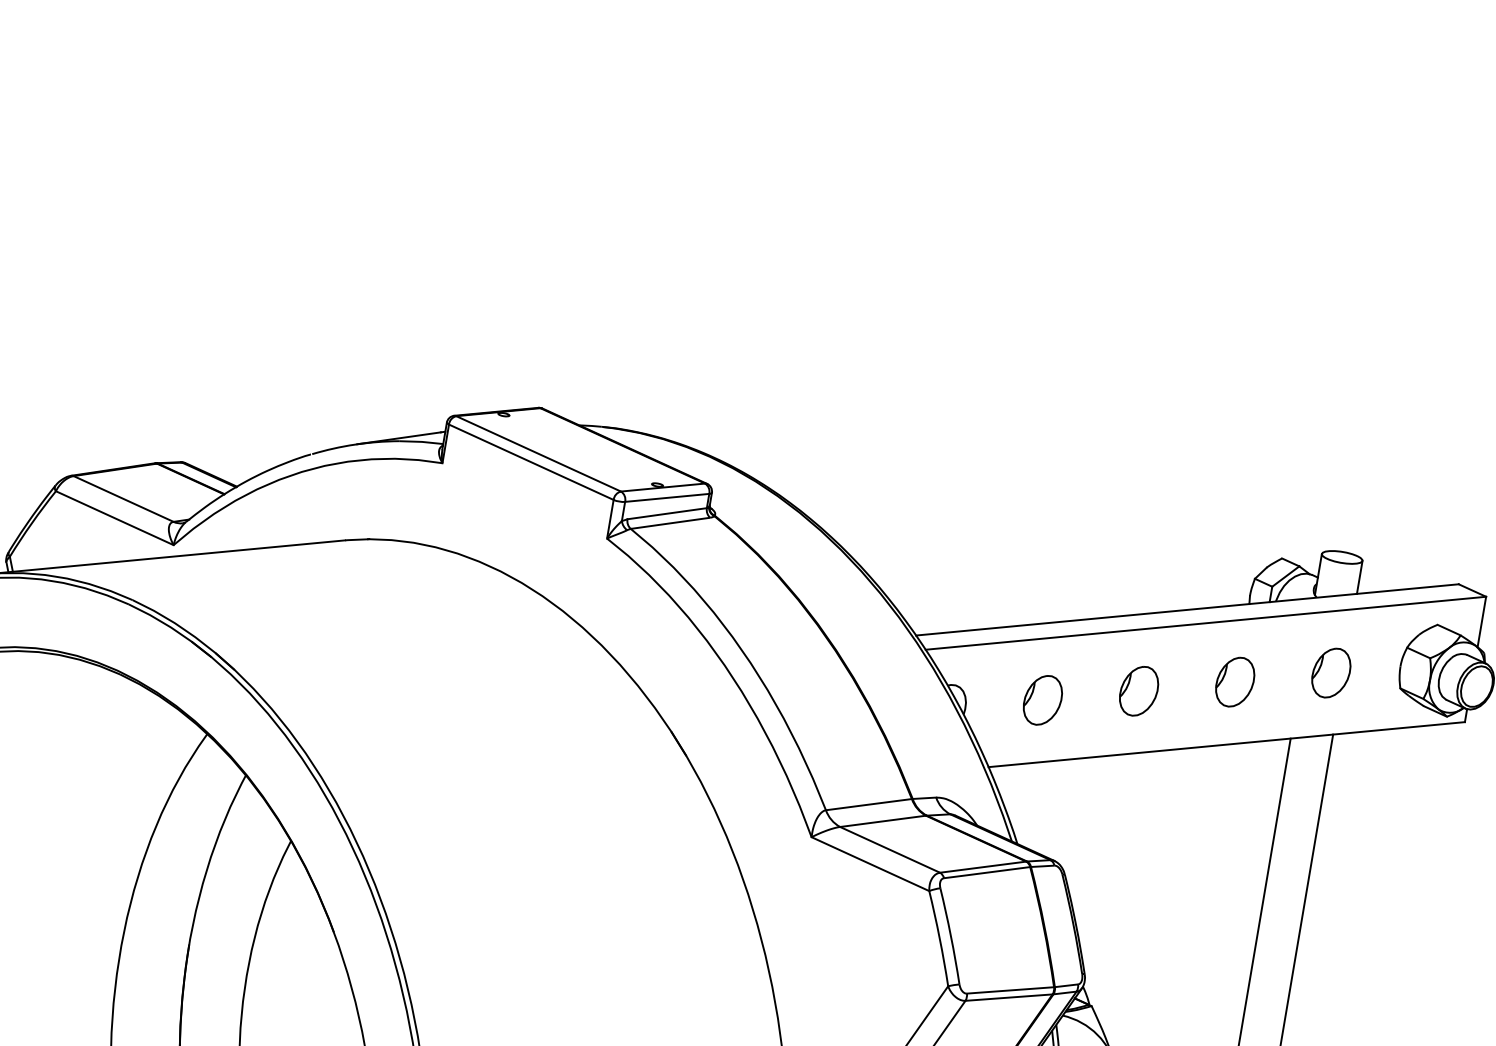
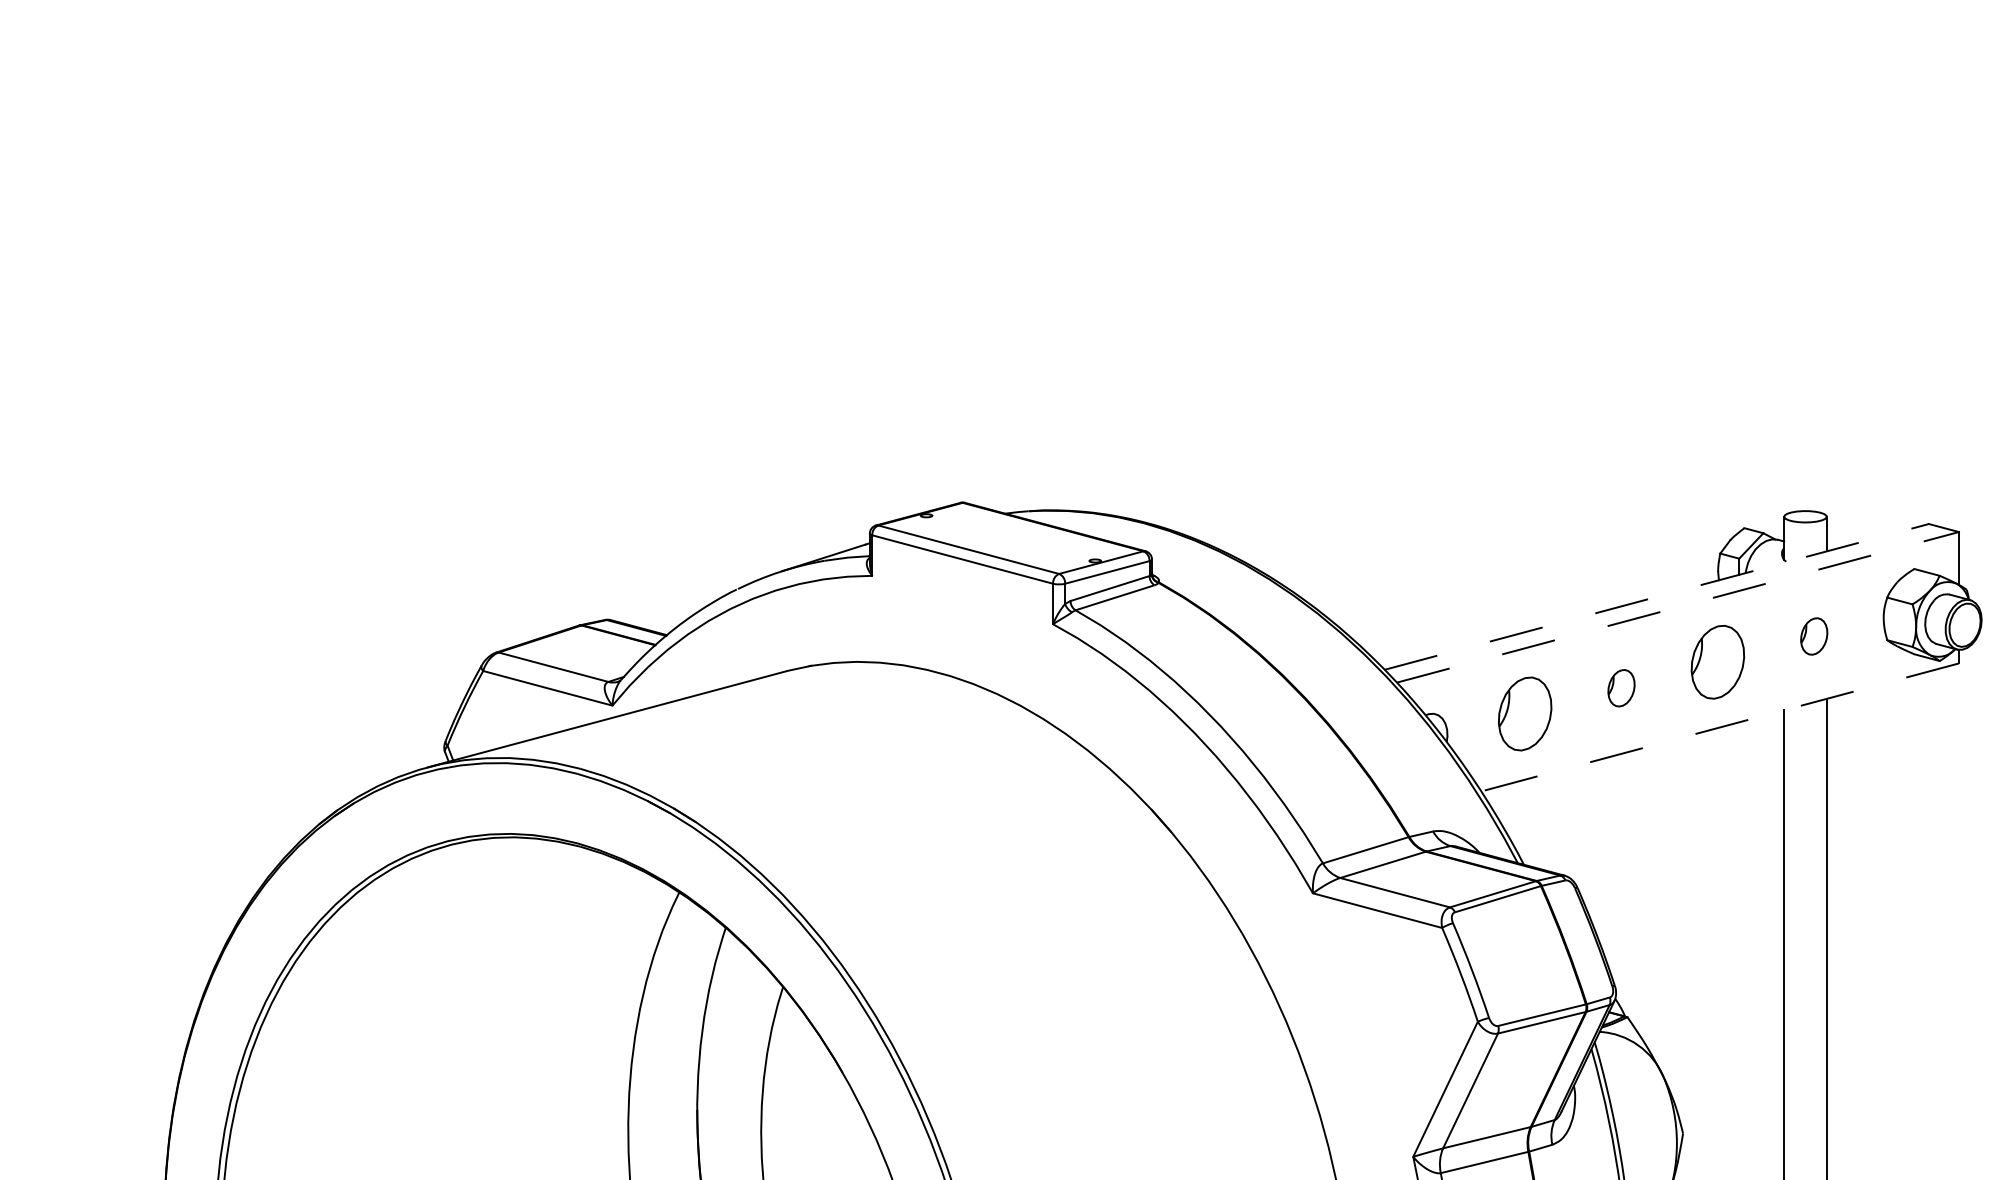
line: (1187, 609) -> (1656, 596), solid -> dashed
line: (1205, 623) -> (1677, 607), solid -> dashed
part: (1330, 672) -> (1813, 636), size x0.7
part: (1234, 682) -> (1717, 662), size x1.4
part: (1138, 691) -> (1621, 688), size x0.7
part: (1042, 699) -> (1524, 713), size x1.4
line: (1226, 744) -> (1719, 727), solid -> dashed

